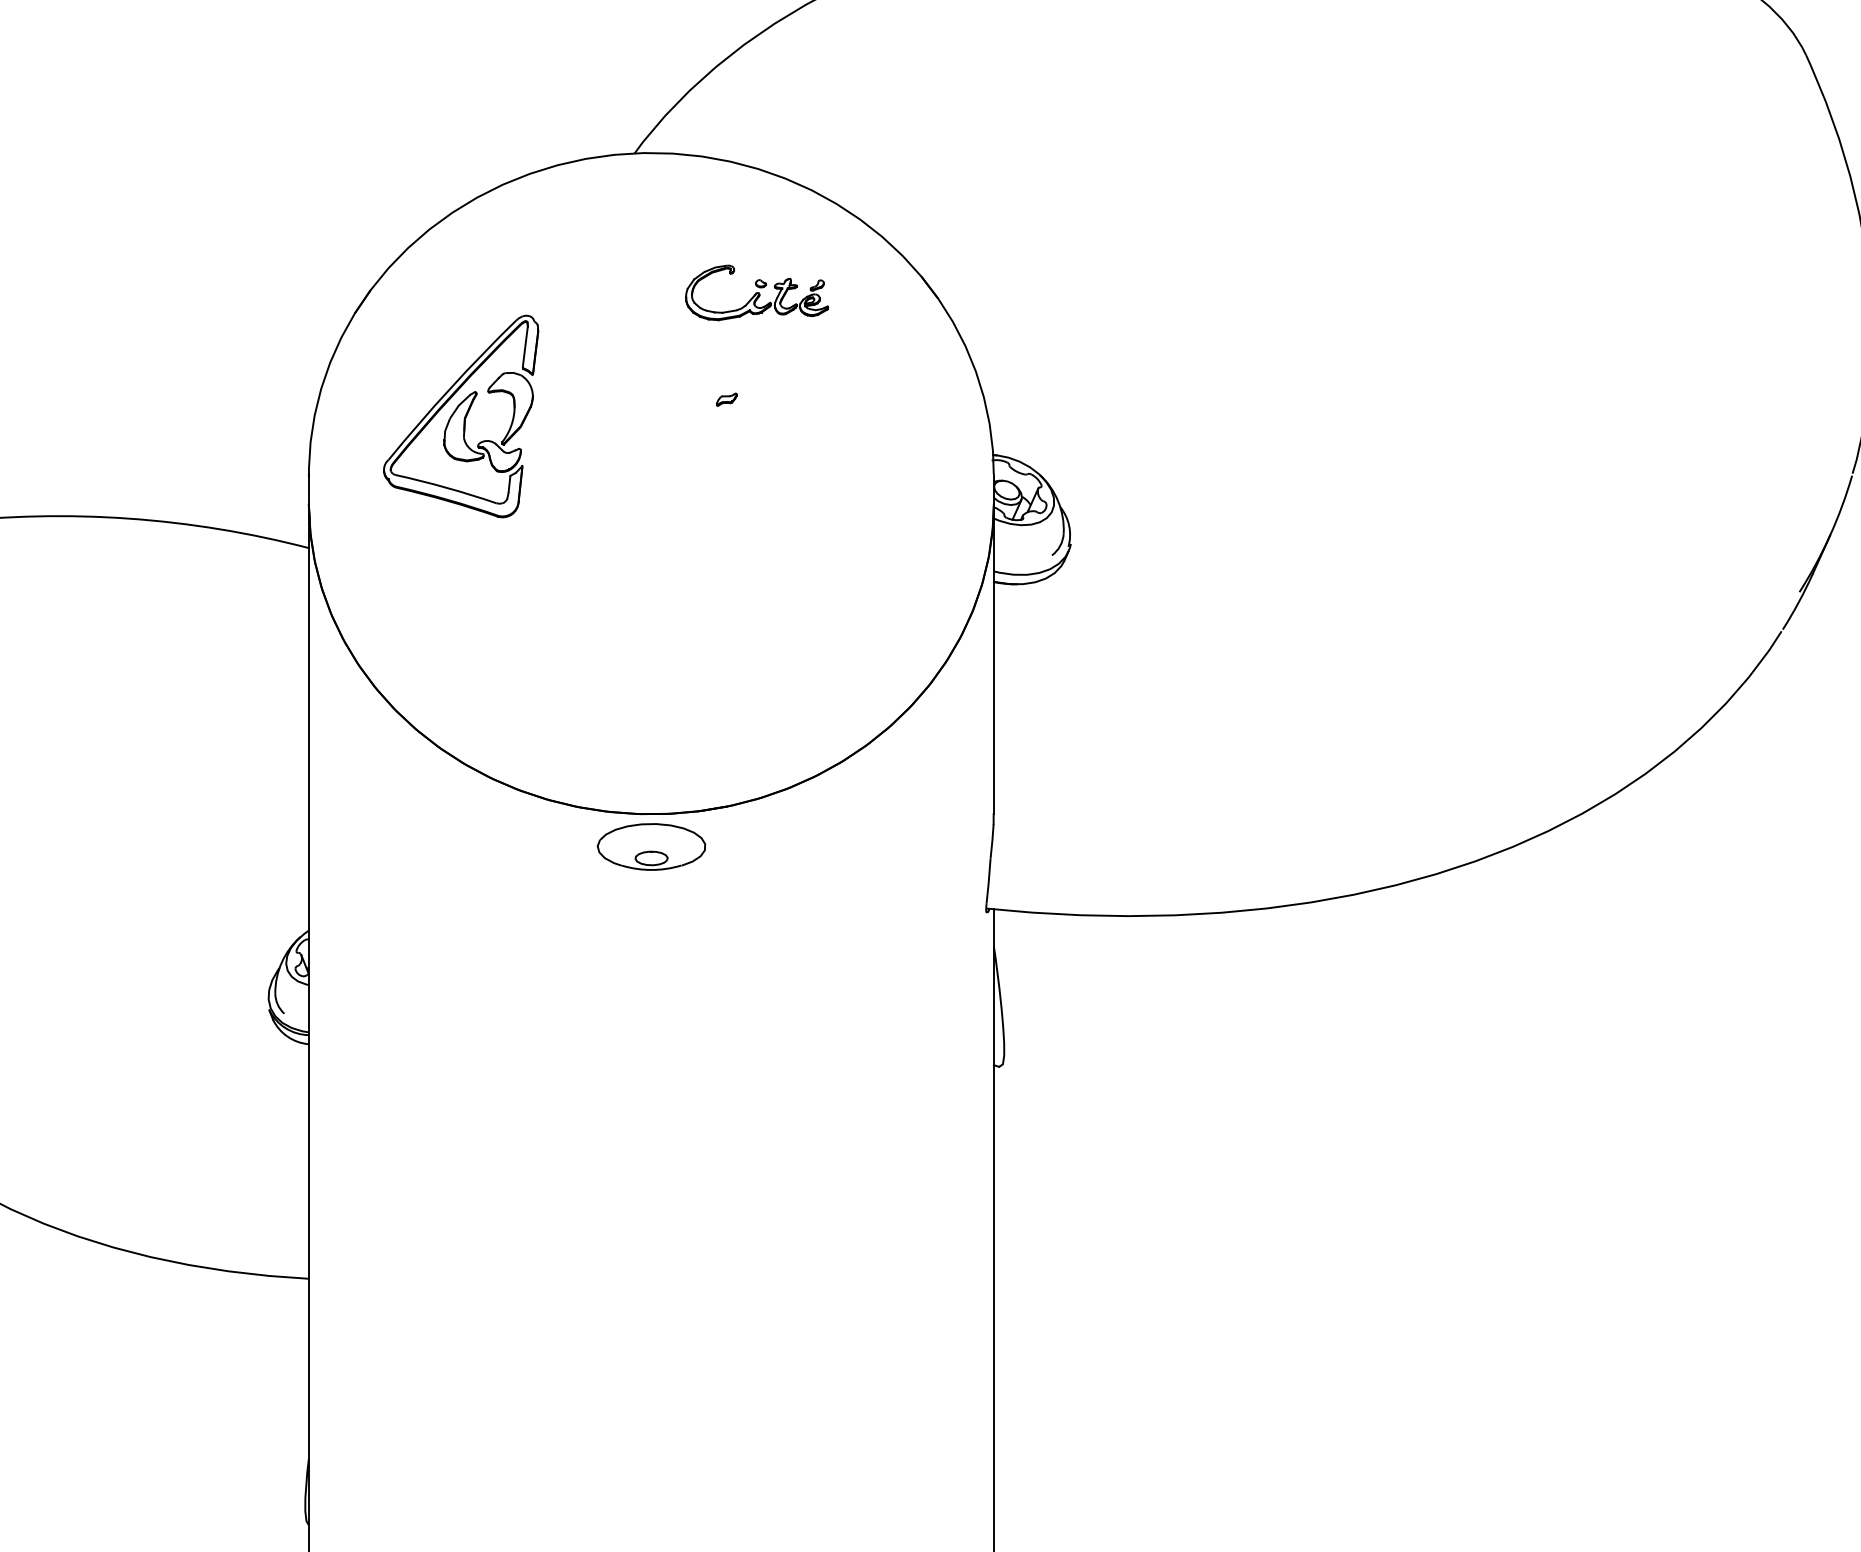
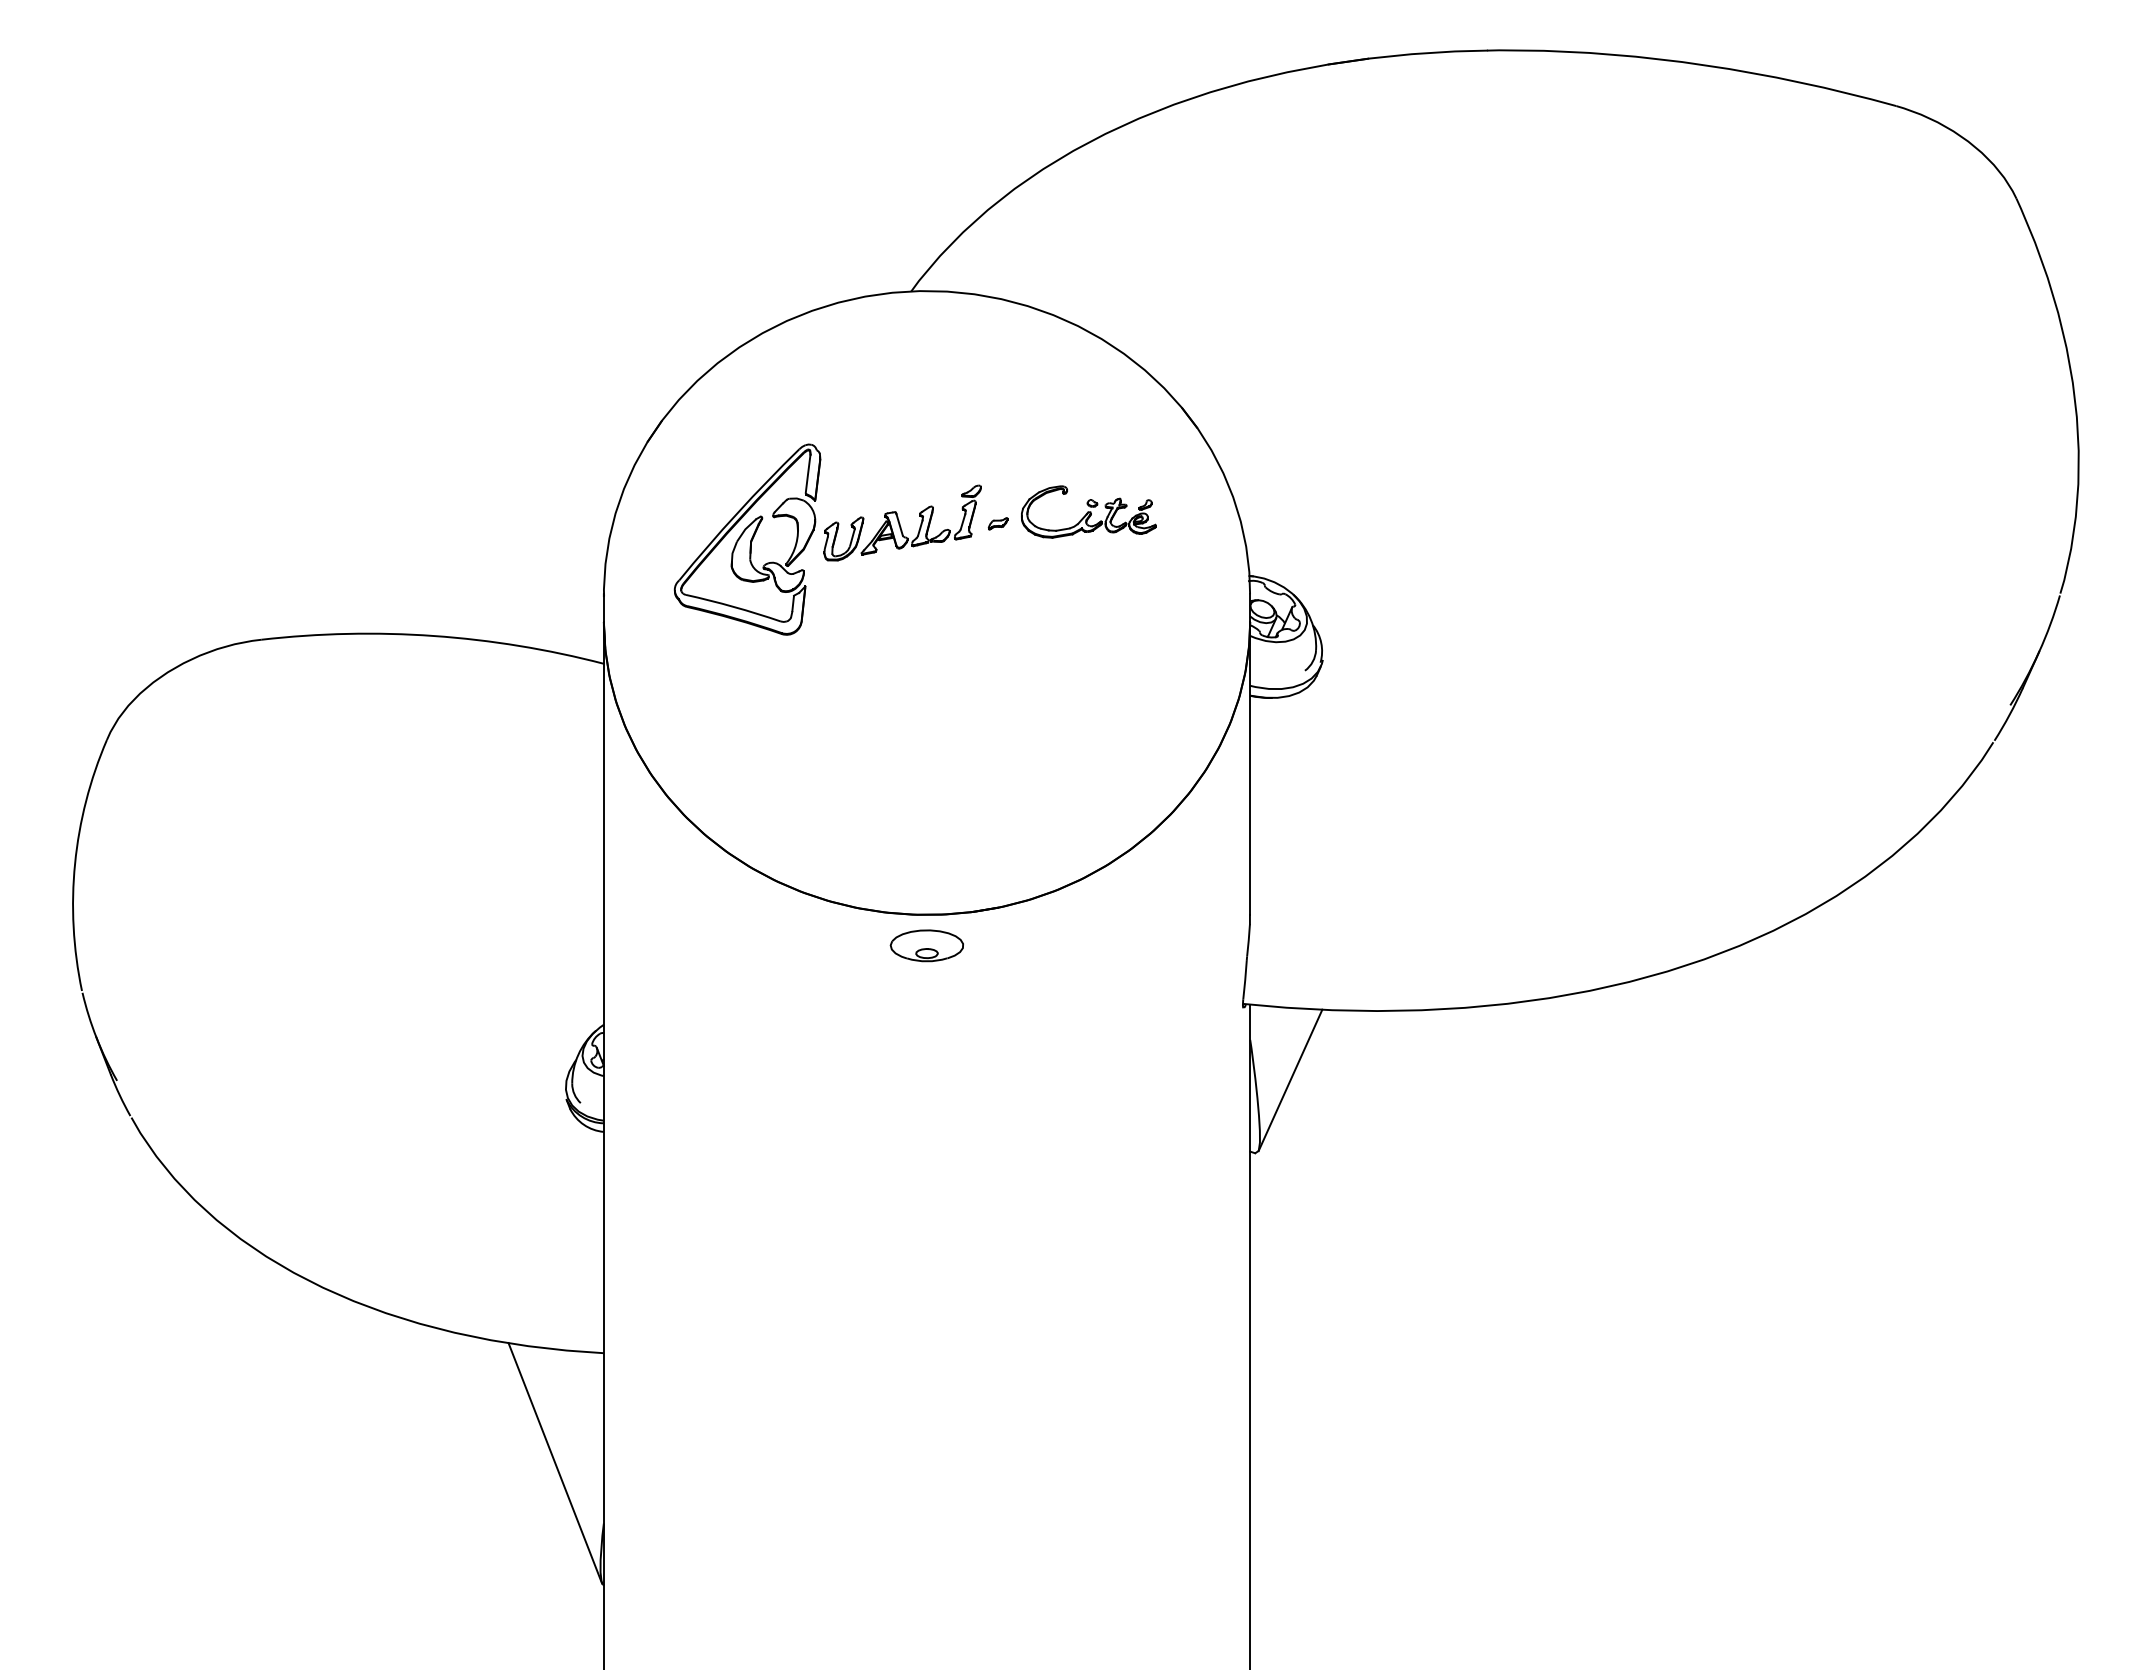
part: (756, 292) -> (1088, 511), moved
part: (625, 398) -> (902, 522), added
part: (650, 846) -> (926, 945), size x0.71
line: (1036, 989) -> (1290, 1080), added
line: (257, 1395) -> (555, 1463), added

